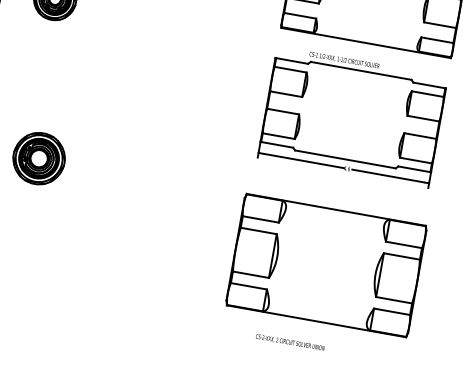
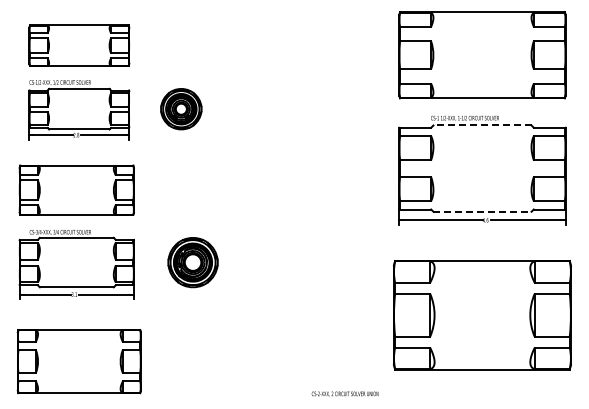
line: (361, 70) -> (482, 125), solid -> dashed
line: (345, 159) -> (482, 211), solid -> dashed
text: (289, 341) -> (344, 393), moved

